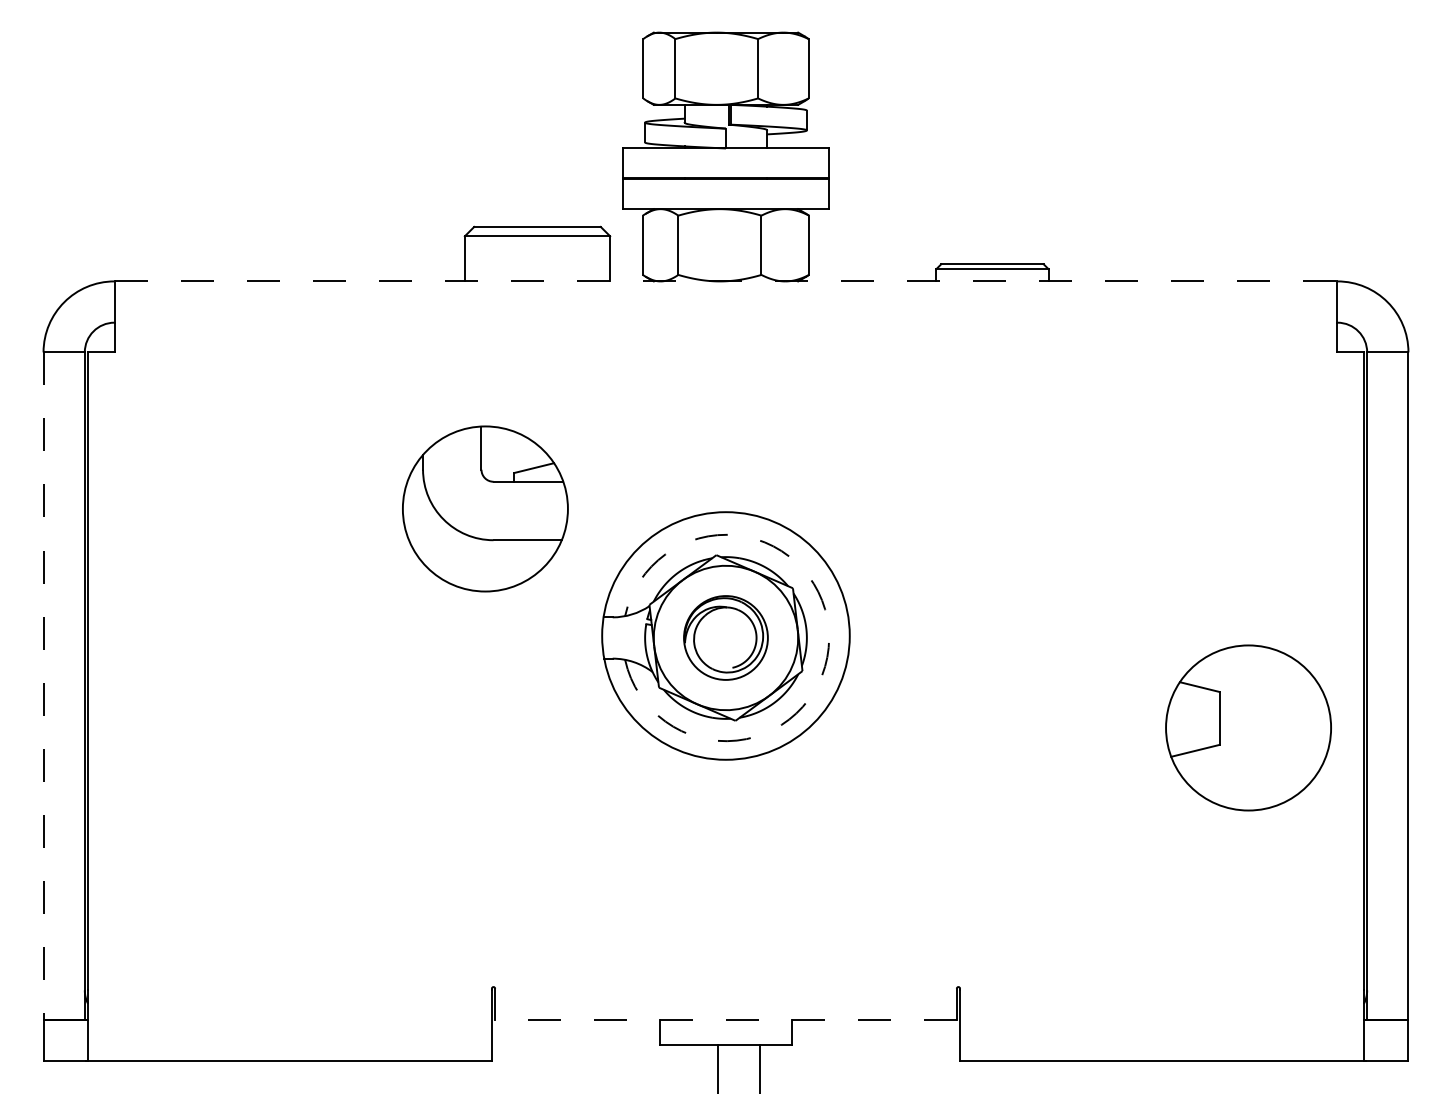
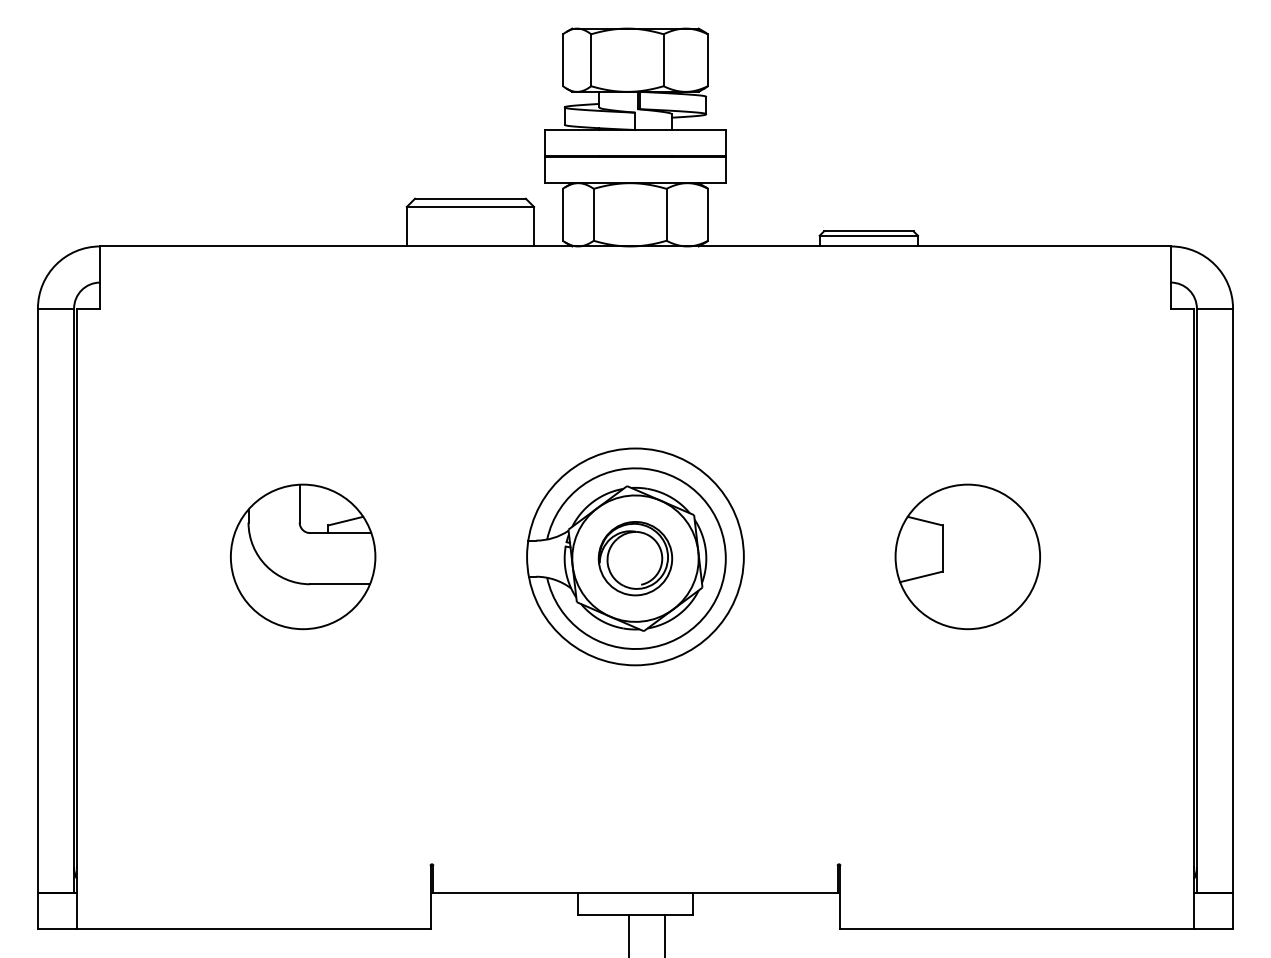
line: (726, 281) -> (635, 246), dashed -> solid
part: (485, 508) -> (303, 556), moved
arc: (829, 638) -> (726, 559), dashed -> solid
line: (43, 686) -> (37, 601), dashed -> solid
part: (1248, 727) -> (967, 556), moved
line: (726, 1020) -> (635, 893), dashed -> solid

